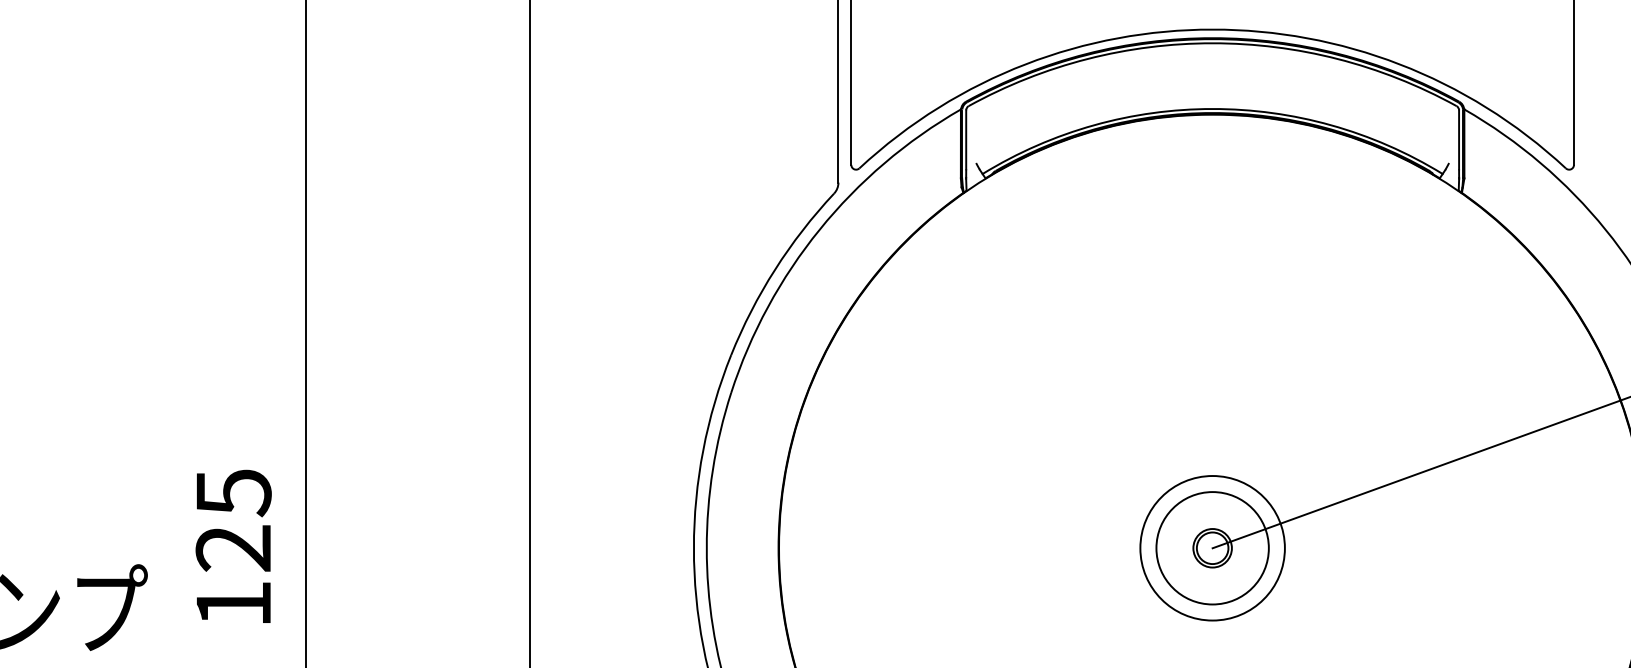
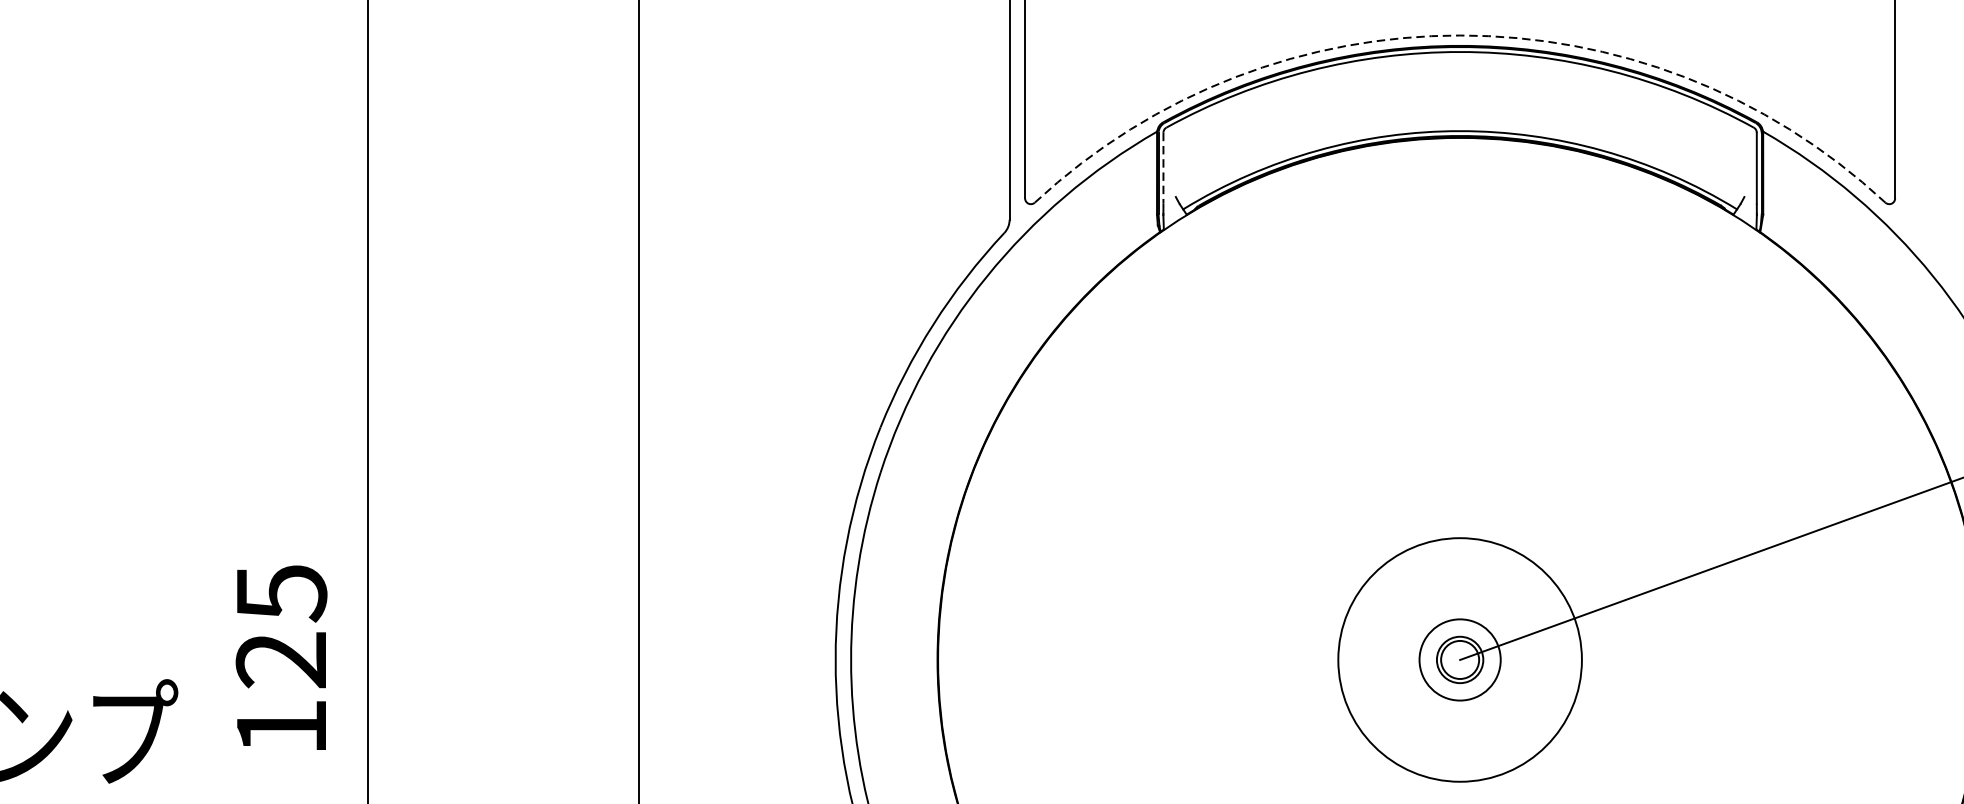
arc: (1212, 29) -> (1459, 35), solid -> dashed
line: (966, 140) -> (1163, 169), solid -> dashed
circle: (1212, 548) -> (1459, 660), size x0.6
circle: (1212, 548) -> (1459, 660), size x1.4

